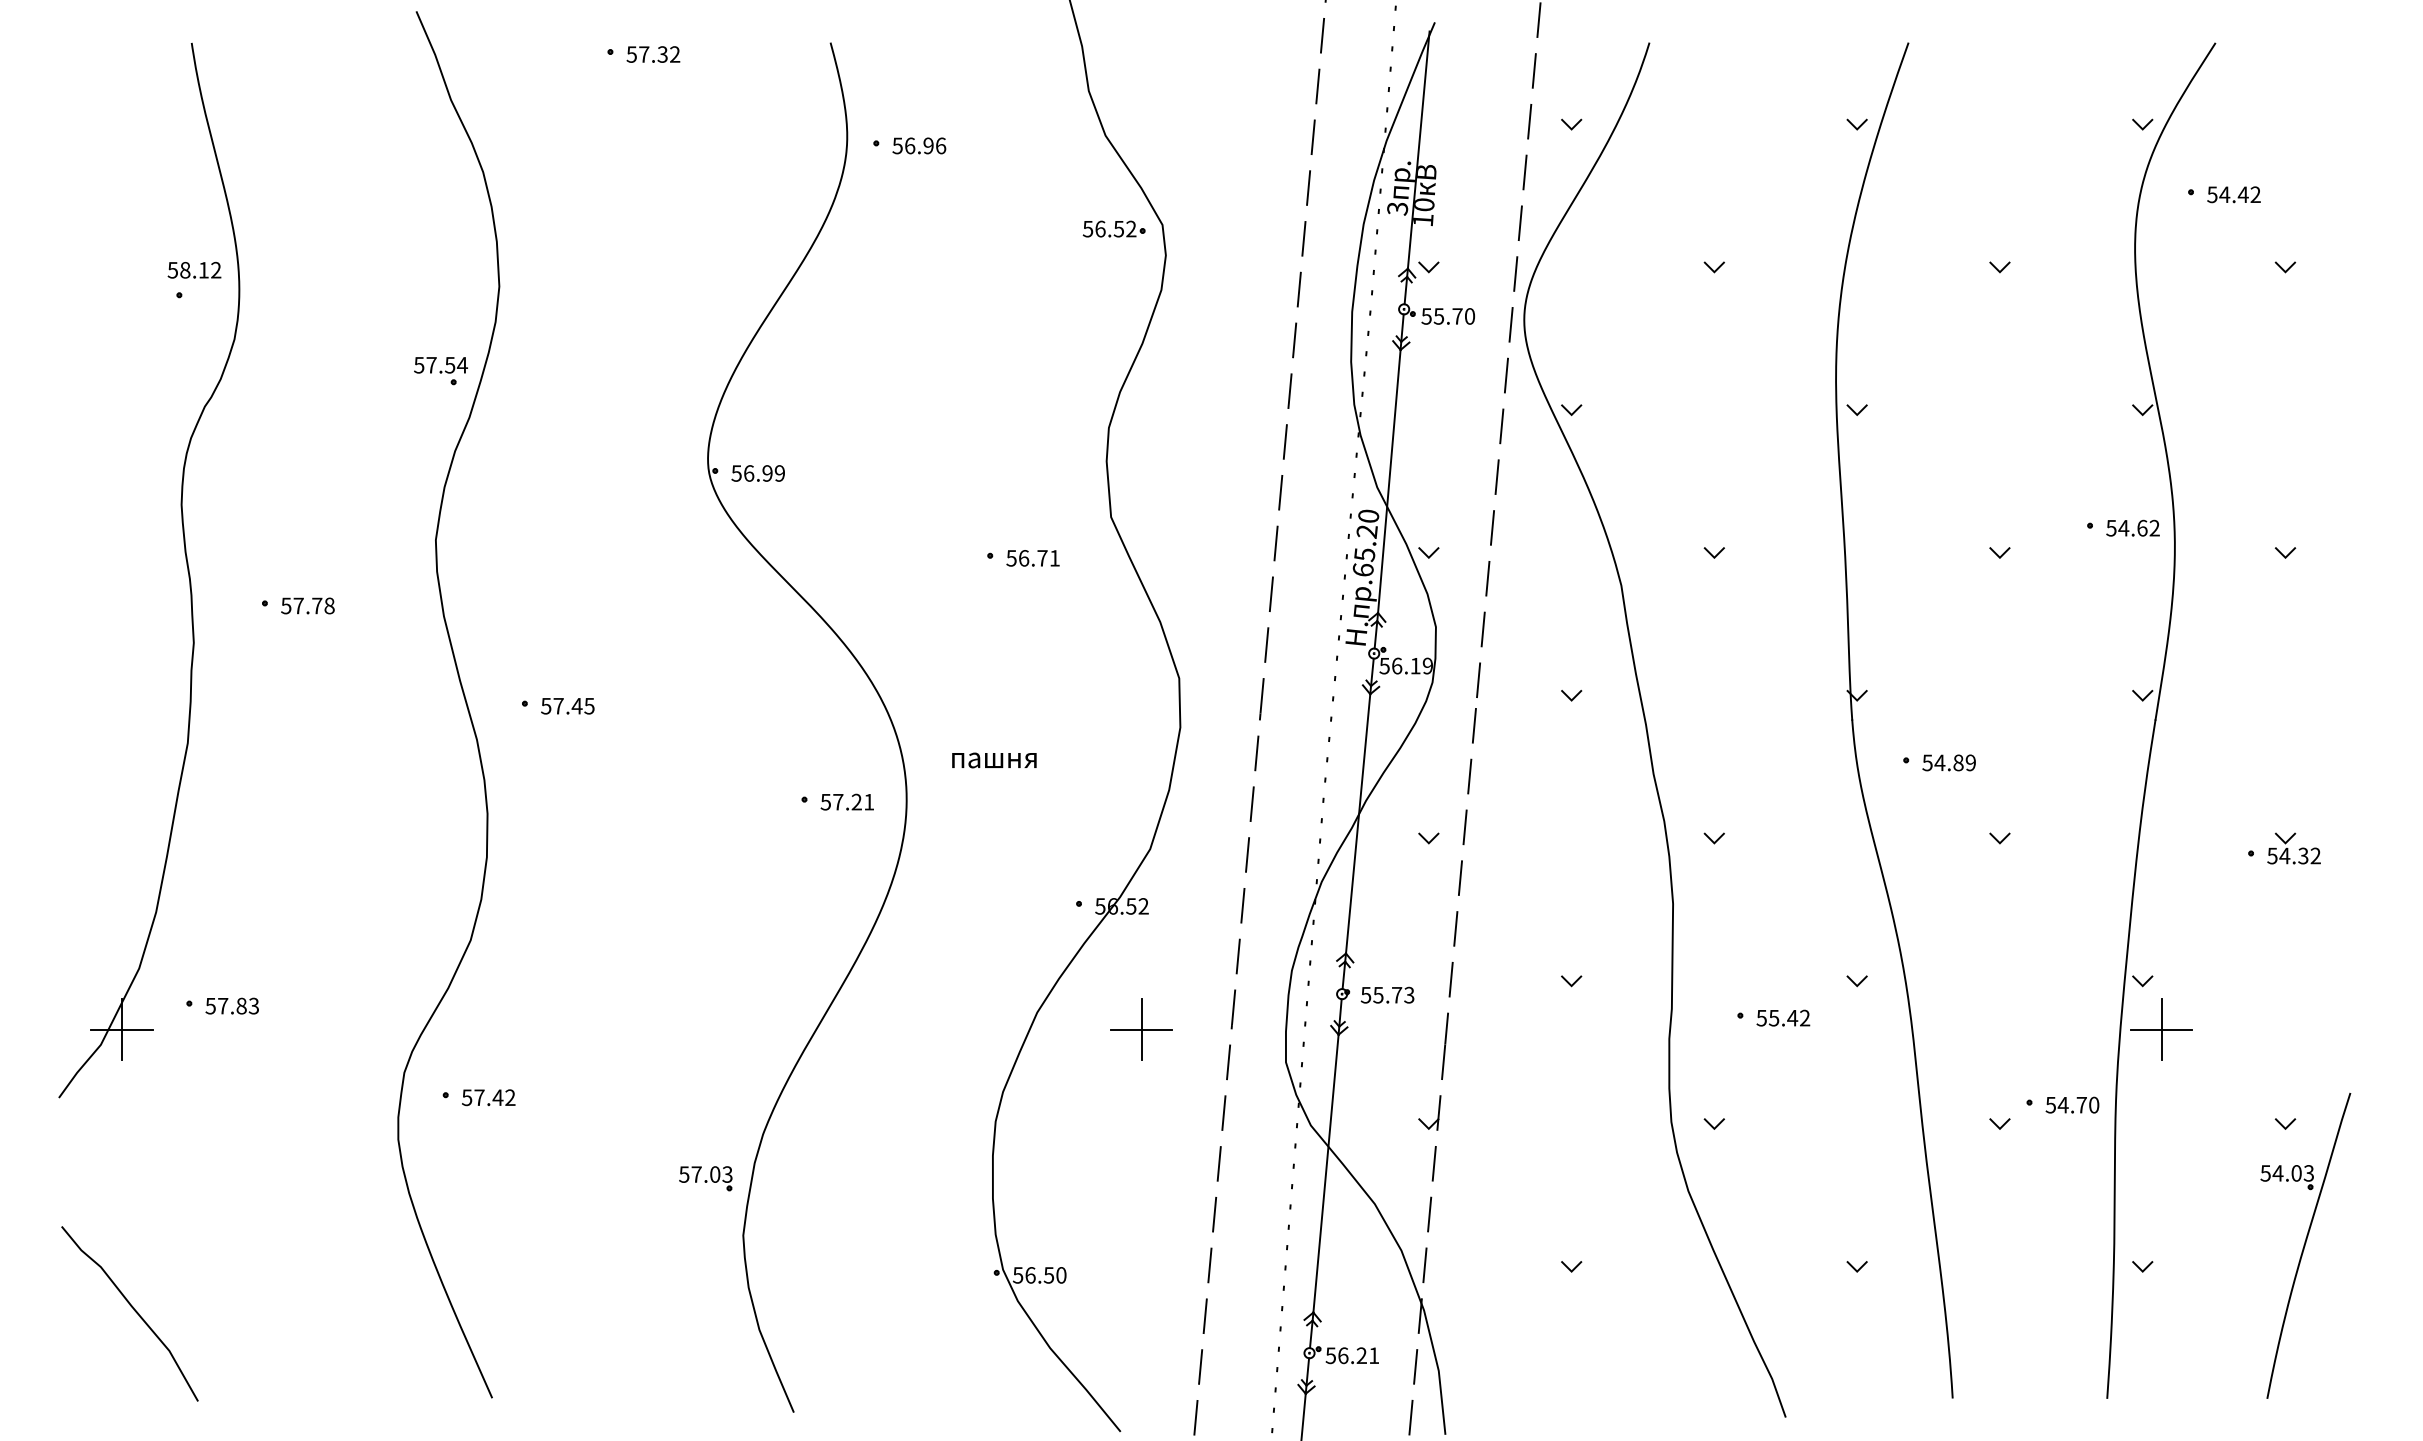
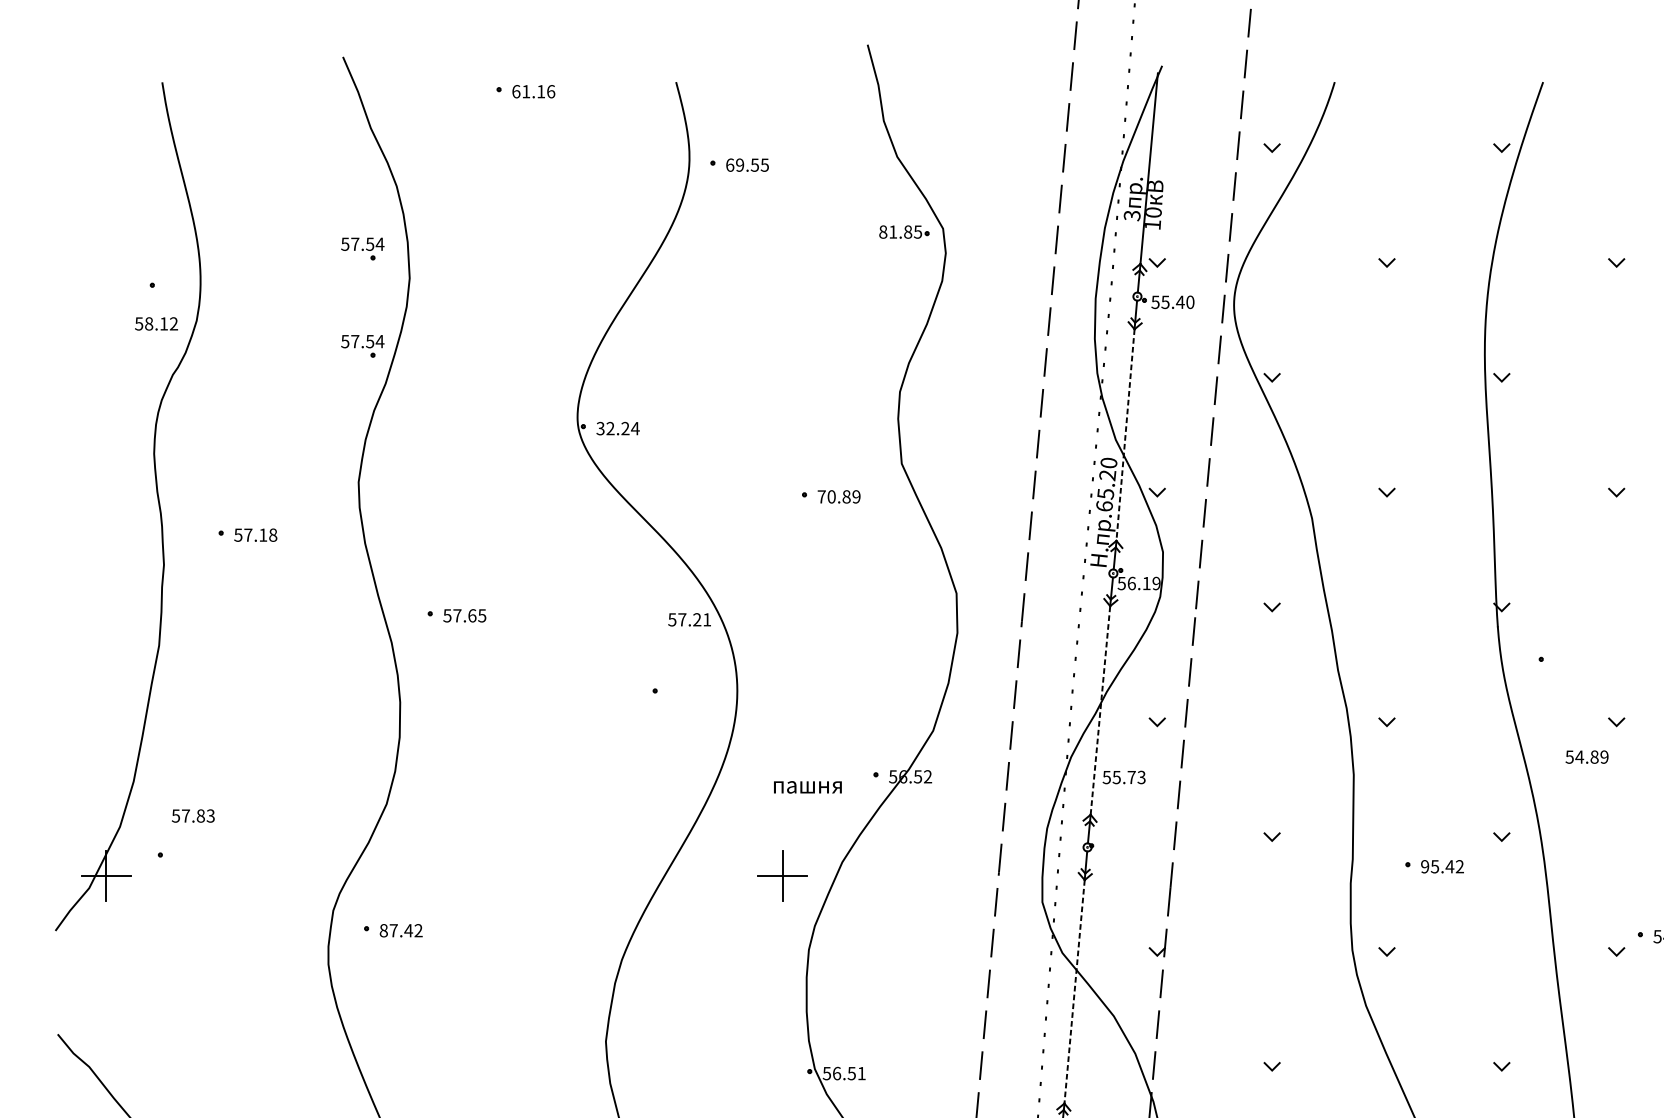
text: (653, 54) -> (533, 91), 57.32 -> 61.16
text: (919, 145) -> (747, 164), 56.96 -> 69.55
text: (1109, 228) -> (900, 231), 56.52 -> 81.85
part: (440, 250) -> (362, 249), added
text: (194, 270) -> (156, 324), moved
text: (1457, 316) -> (1180, 302), 55.70 -> 55.40
text: (758, 473) -> (618, 428), 56.99 -> 32.24
line: (1389, 481) -> (1125, 435), solid -> dashed
text: (1032, 558) -> (838, 497), 56.71 -> 70.89
text: (317, 605) -> (263, 534), 57.78 -> 57.18
text: (576, 705) -> (471, 615), 57.45 -> 57.65
text: (994, 760) -> (807, 787), moved
text: (1948, 762) -> (1586, 756), moved
text: (846, 801) -> (688, 619), moved
line: (1358, 823) -> (1100, 710), solid -> dashed
text: (1387, 994) -> (1124, 776), moved
text: (231, 1005) -> (192, 815), moved
text: (1761, 1017) -> (1424, 866), 55.42 -> 95.42
part: (1141, 1029) -> (782, 875), moved
text: (467, 1097) -> (384, 930), 57.42 -> 87.42
line: (1325, 1174) -> (1074, 992), solid -> dashed
part: (705, 1178) -> (575, 995), removed
text: (1061, 1275) -> (861, 1073), 56.50 -> 56.51

